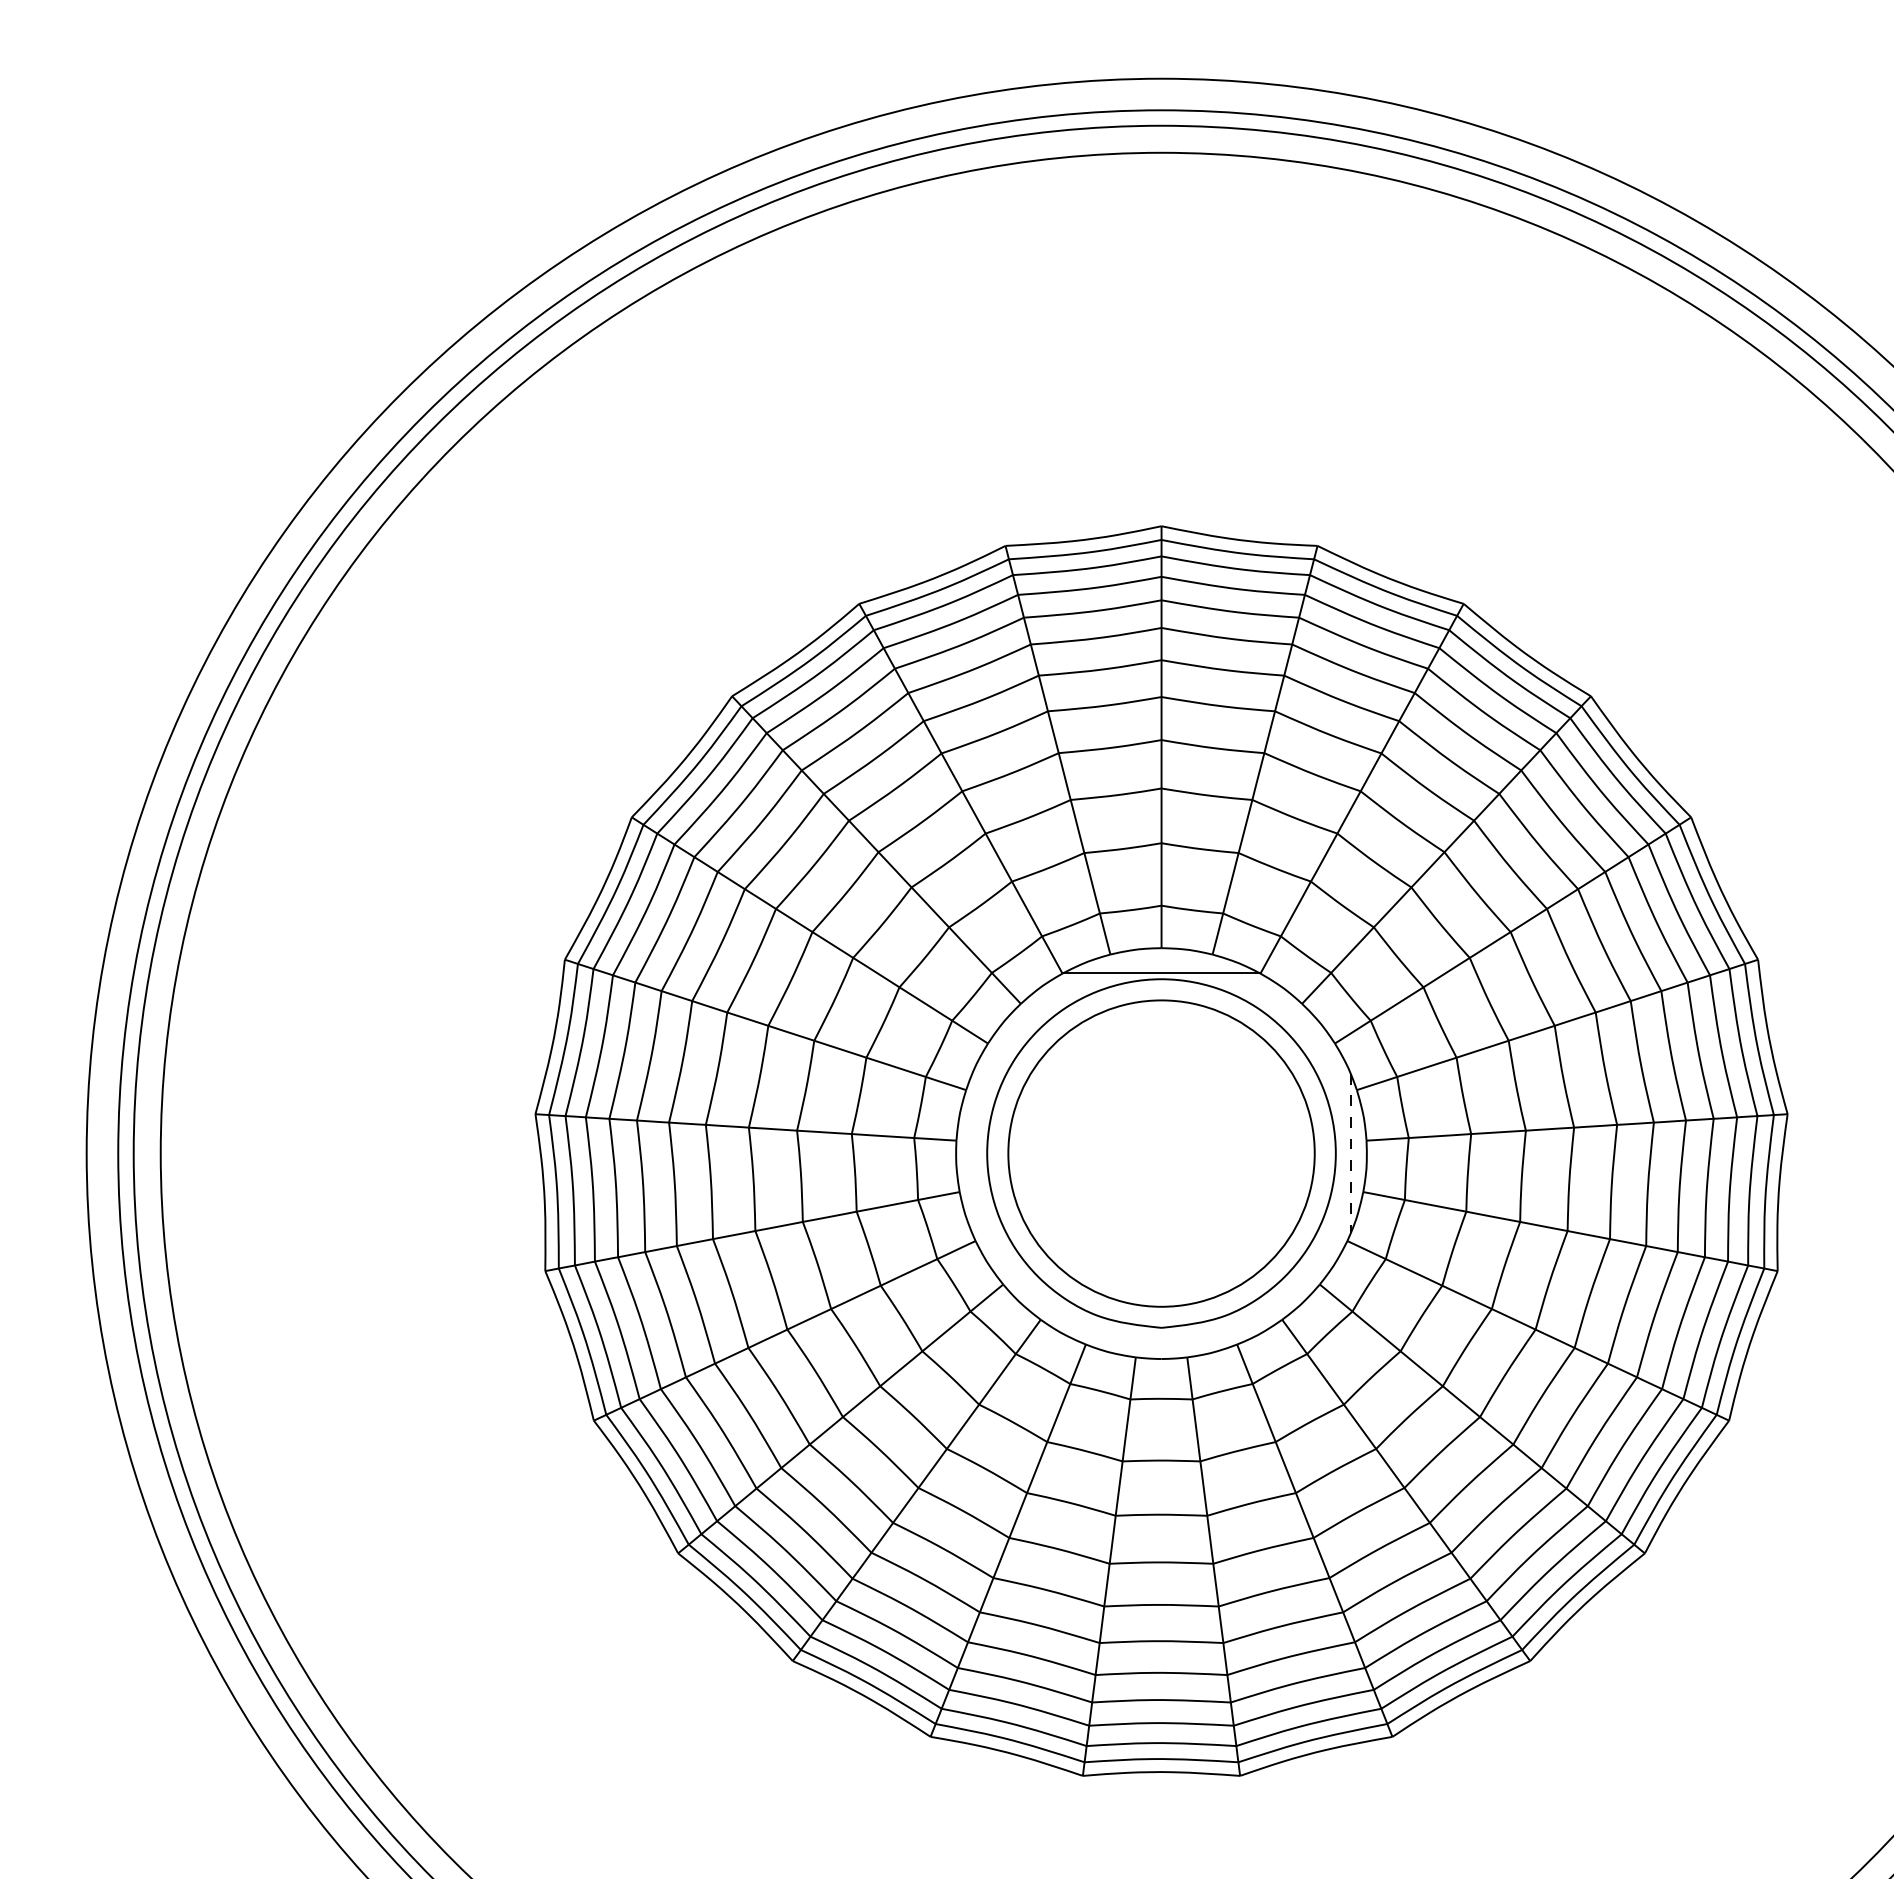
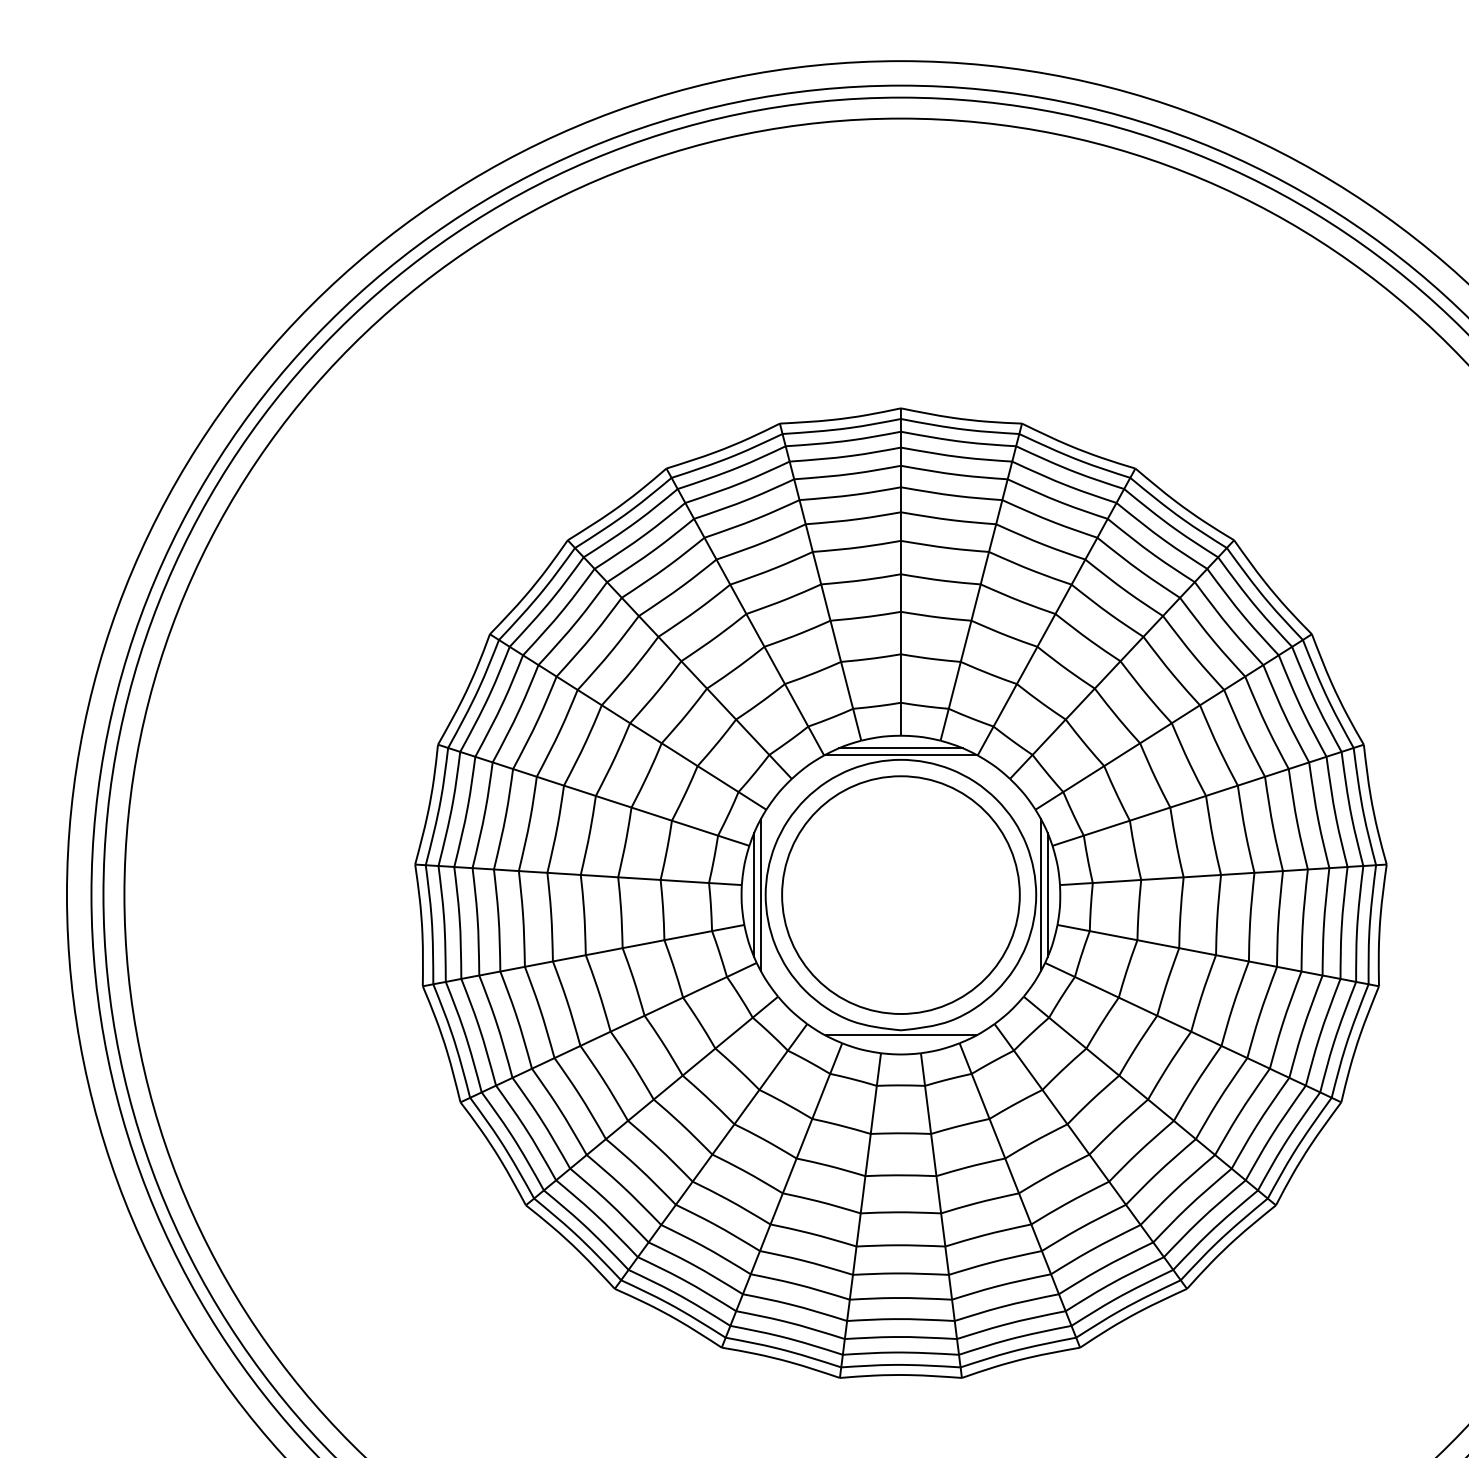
line: (1161, 964) -> (900, 748), added
line: (972, 1152) -> (754, 894), added
line: (981, 1153) -> (761, 895), added
line: (1341, 1153) -> (1040, 895), added
line: (1350, 1153) -> (1047, 895), dashed -> solid
line: (1161, 1333) -> (900, 1034), added

